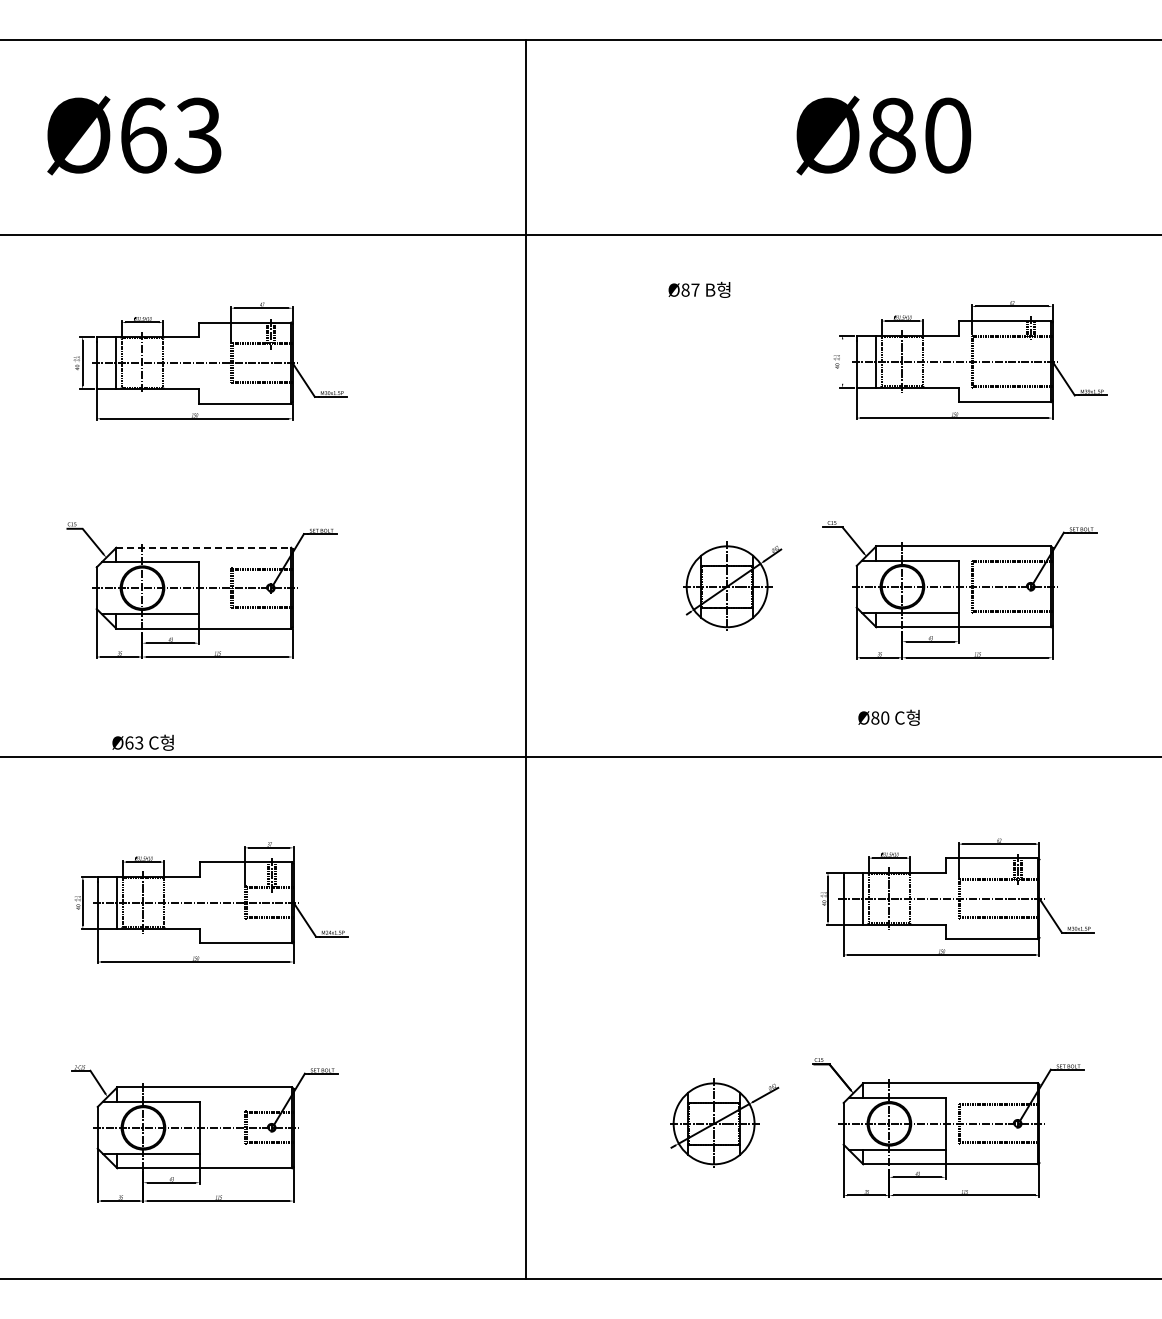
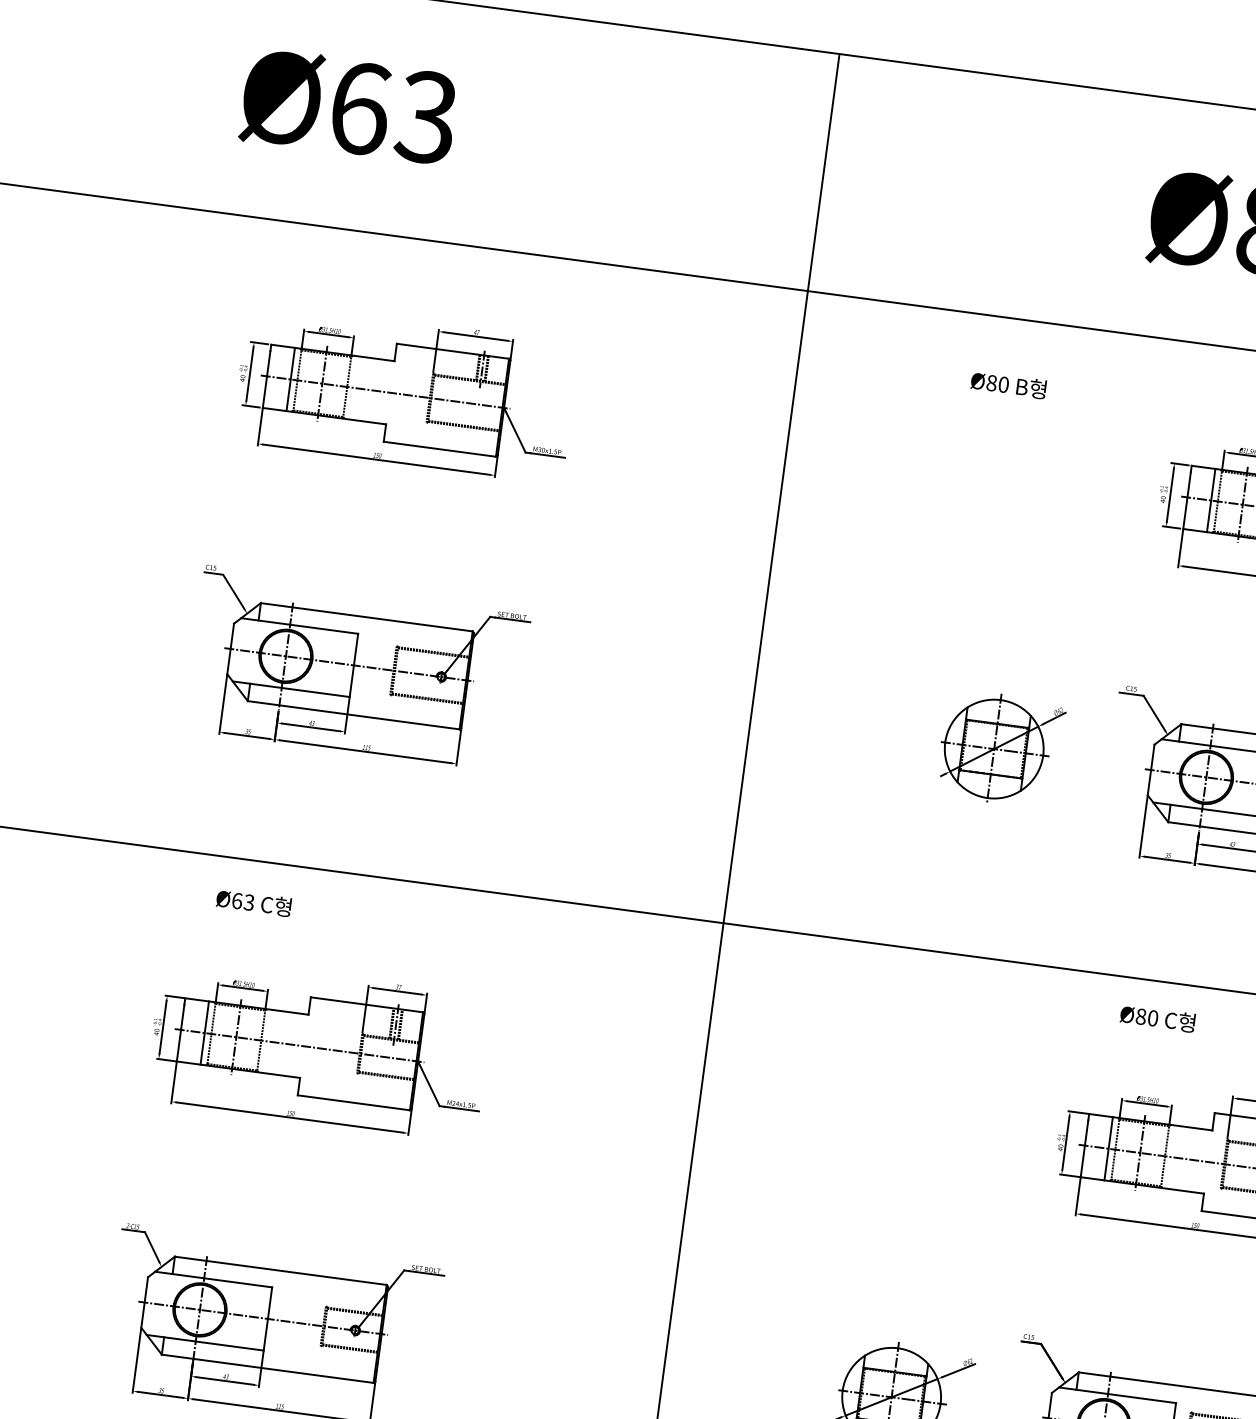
text: (695, 289) -> (1003, 384), Ø87 -> Ø80
line: (842, 361) -> (1170, 494), added
line: (204, 547) -> (367, 617), dashed -> solid
text: (888, 717) -> (1157, 1018), moved
text: (142, 742) -> (253, 902), moved

